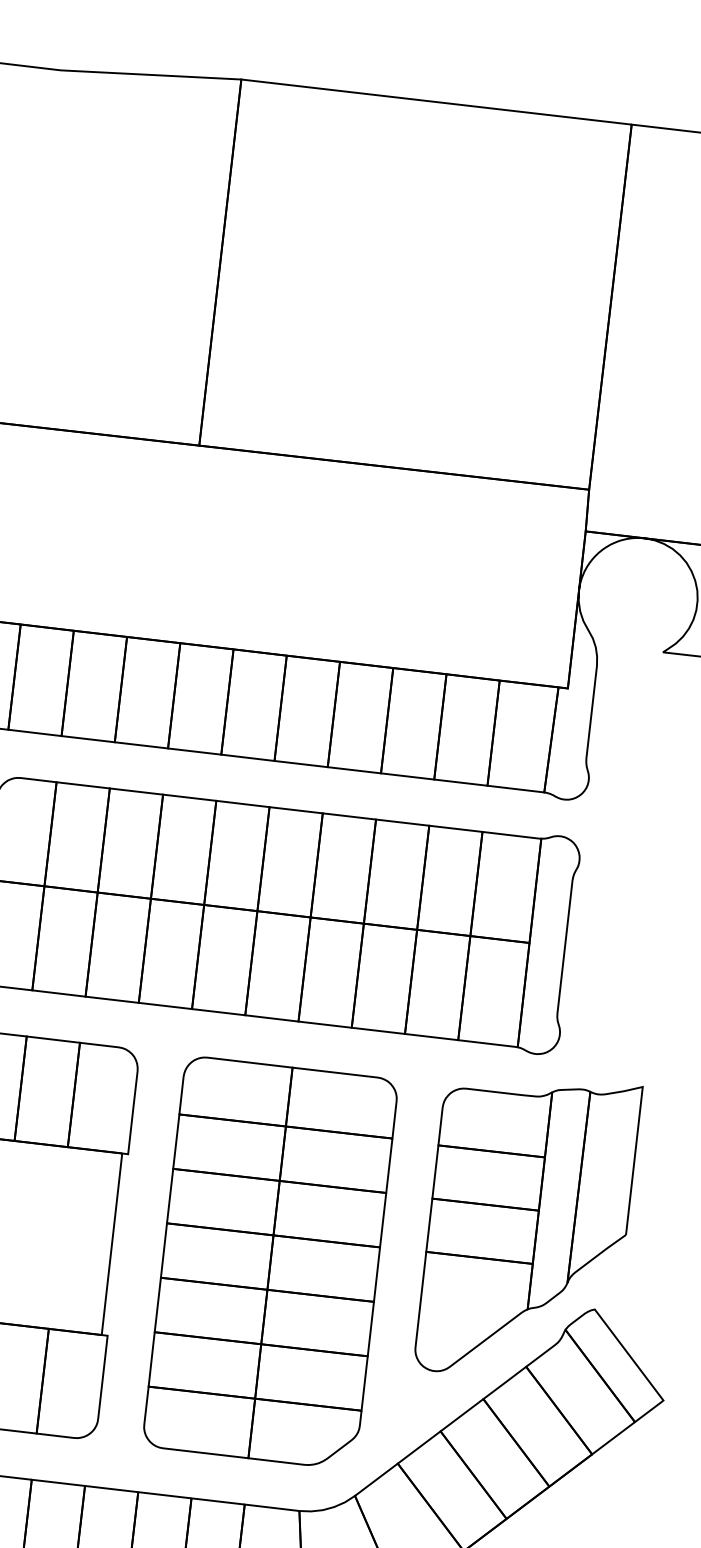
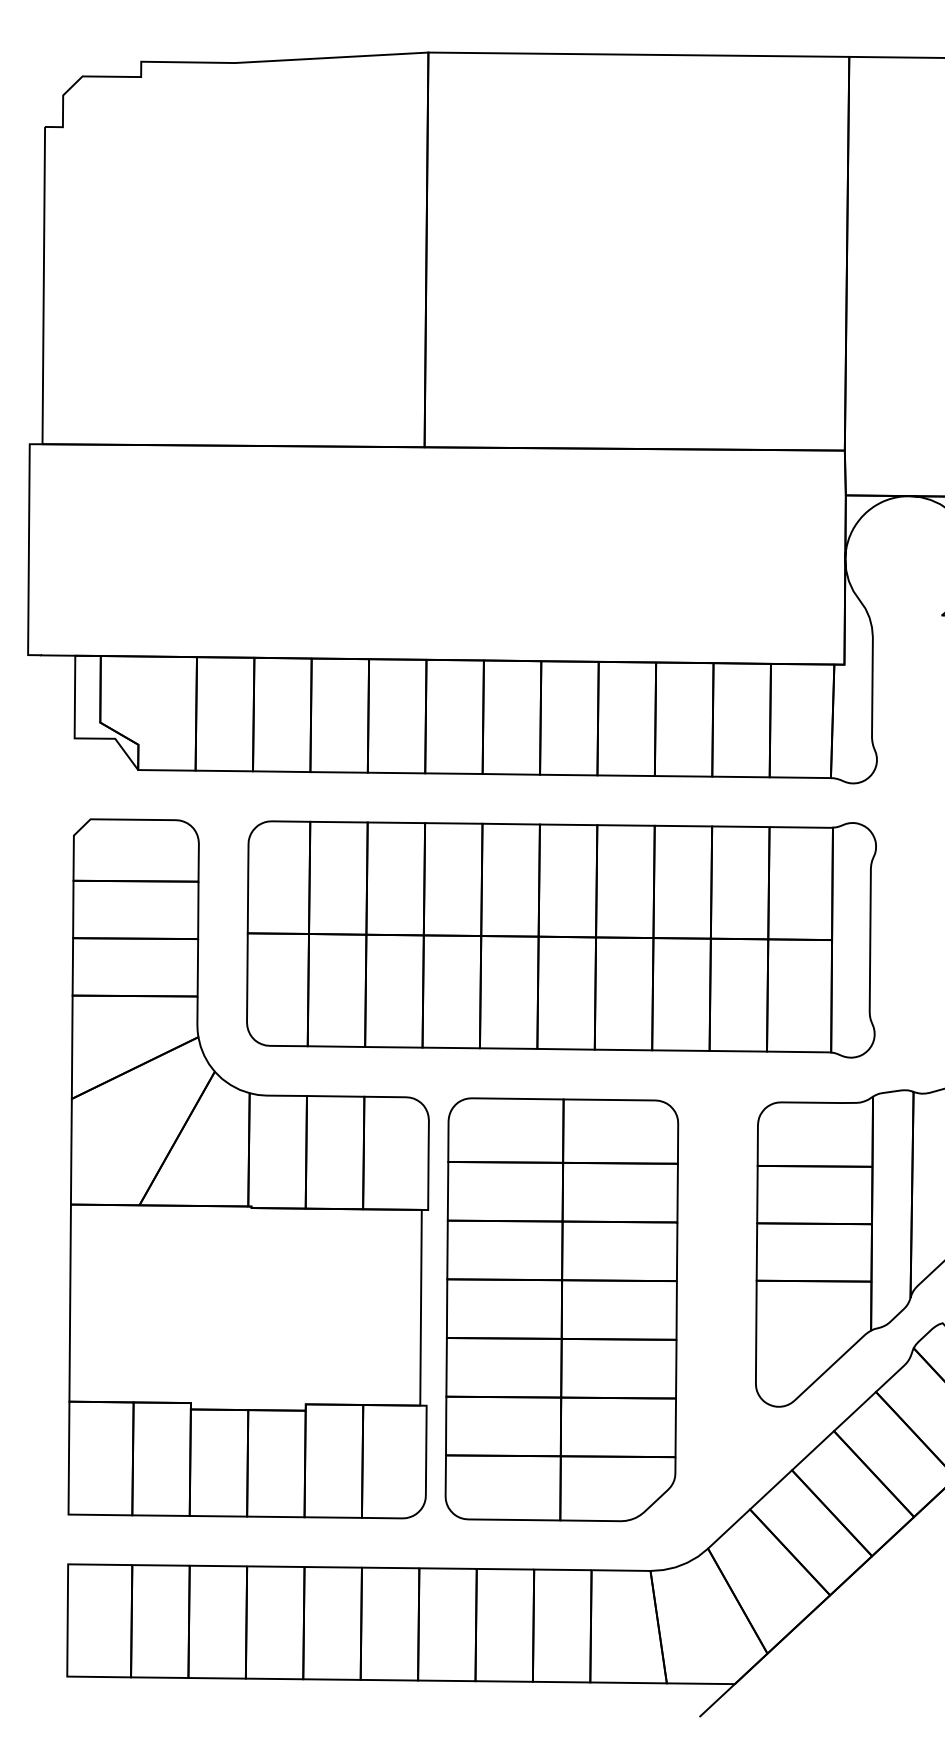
part: (270, 1262) -> (561, 1309), moved

